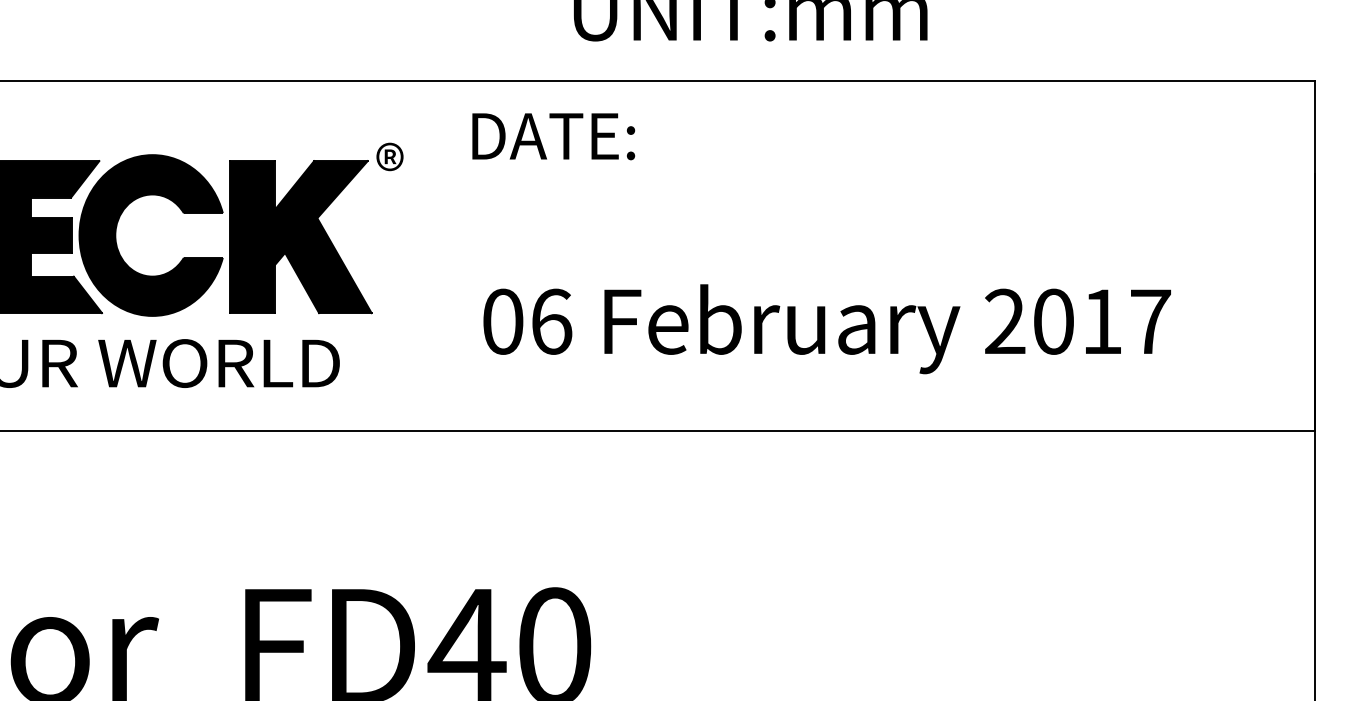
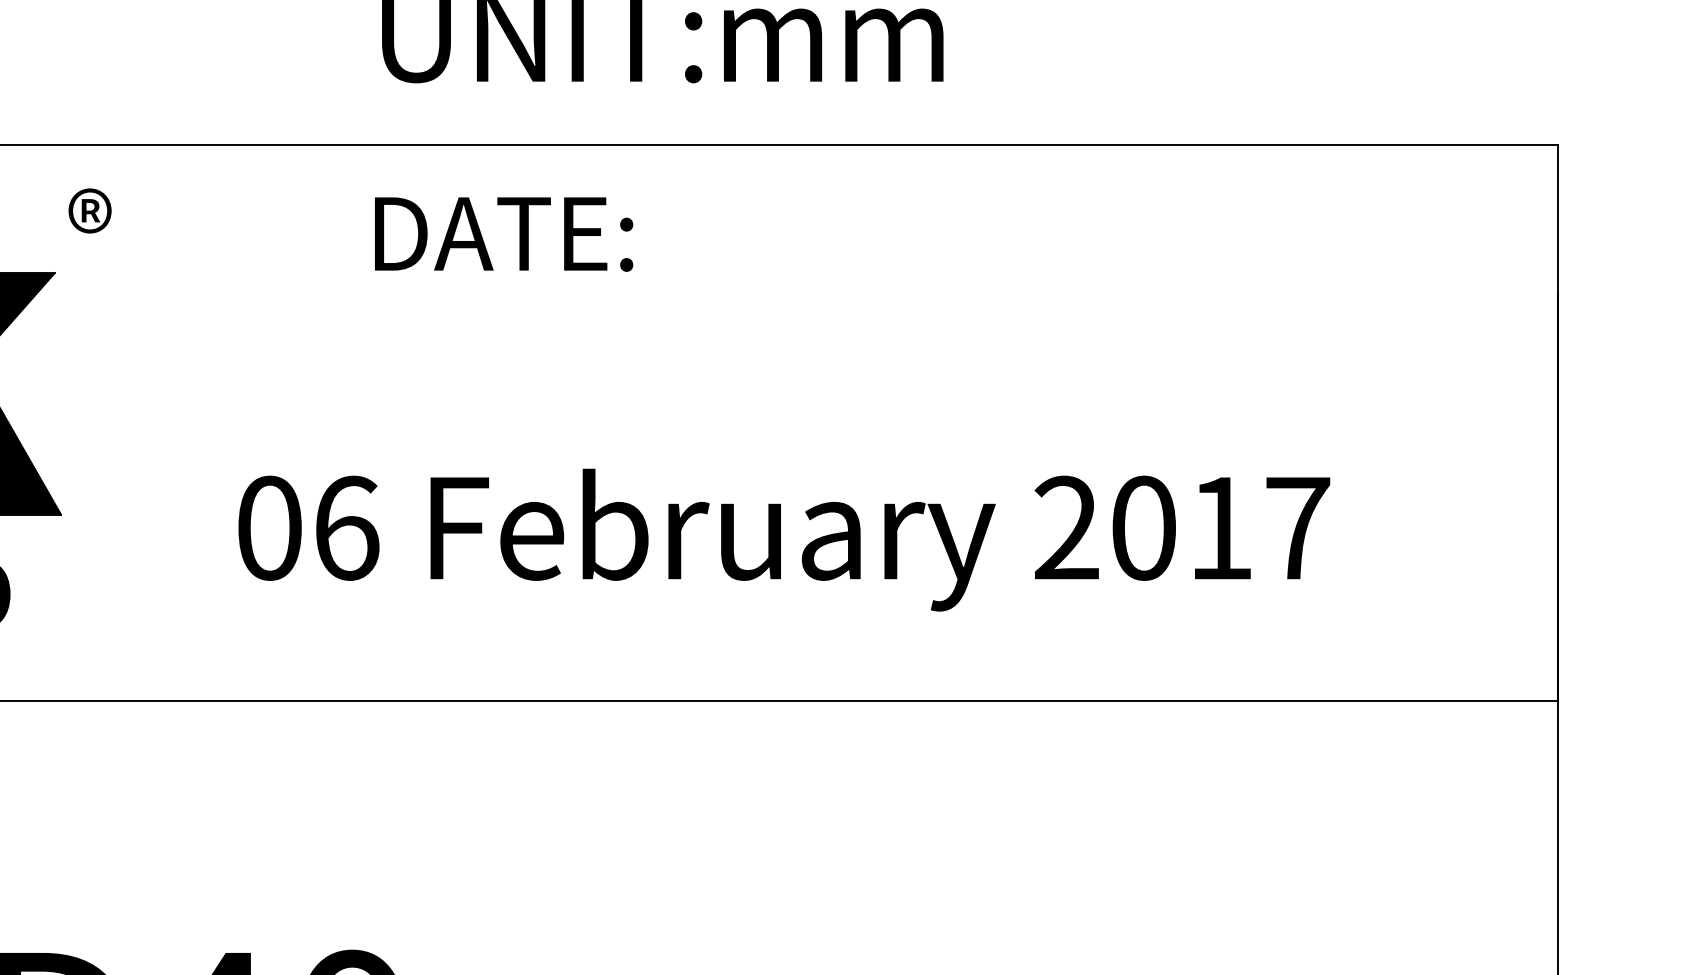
text: (553, 136) -> (503, 234), moved
text: (389, 156) -> (89, 210), moved

